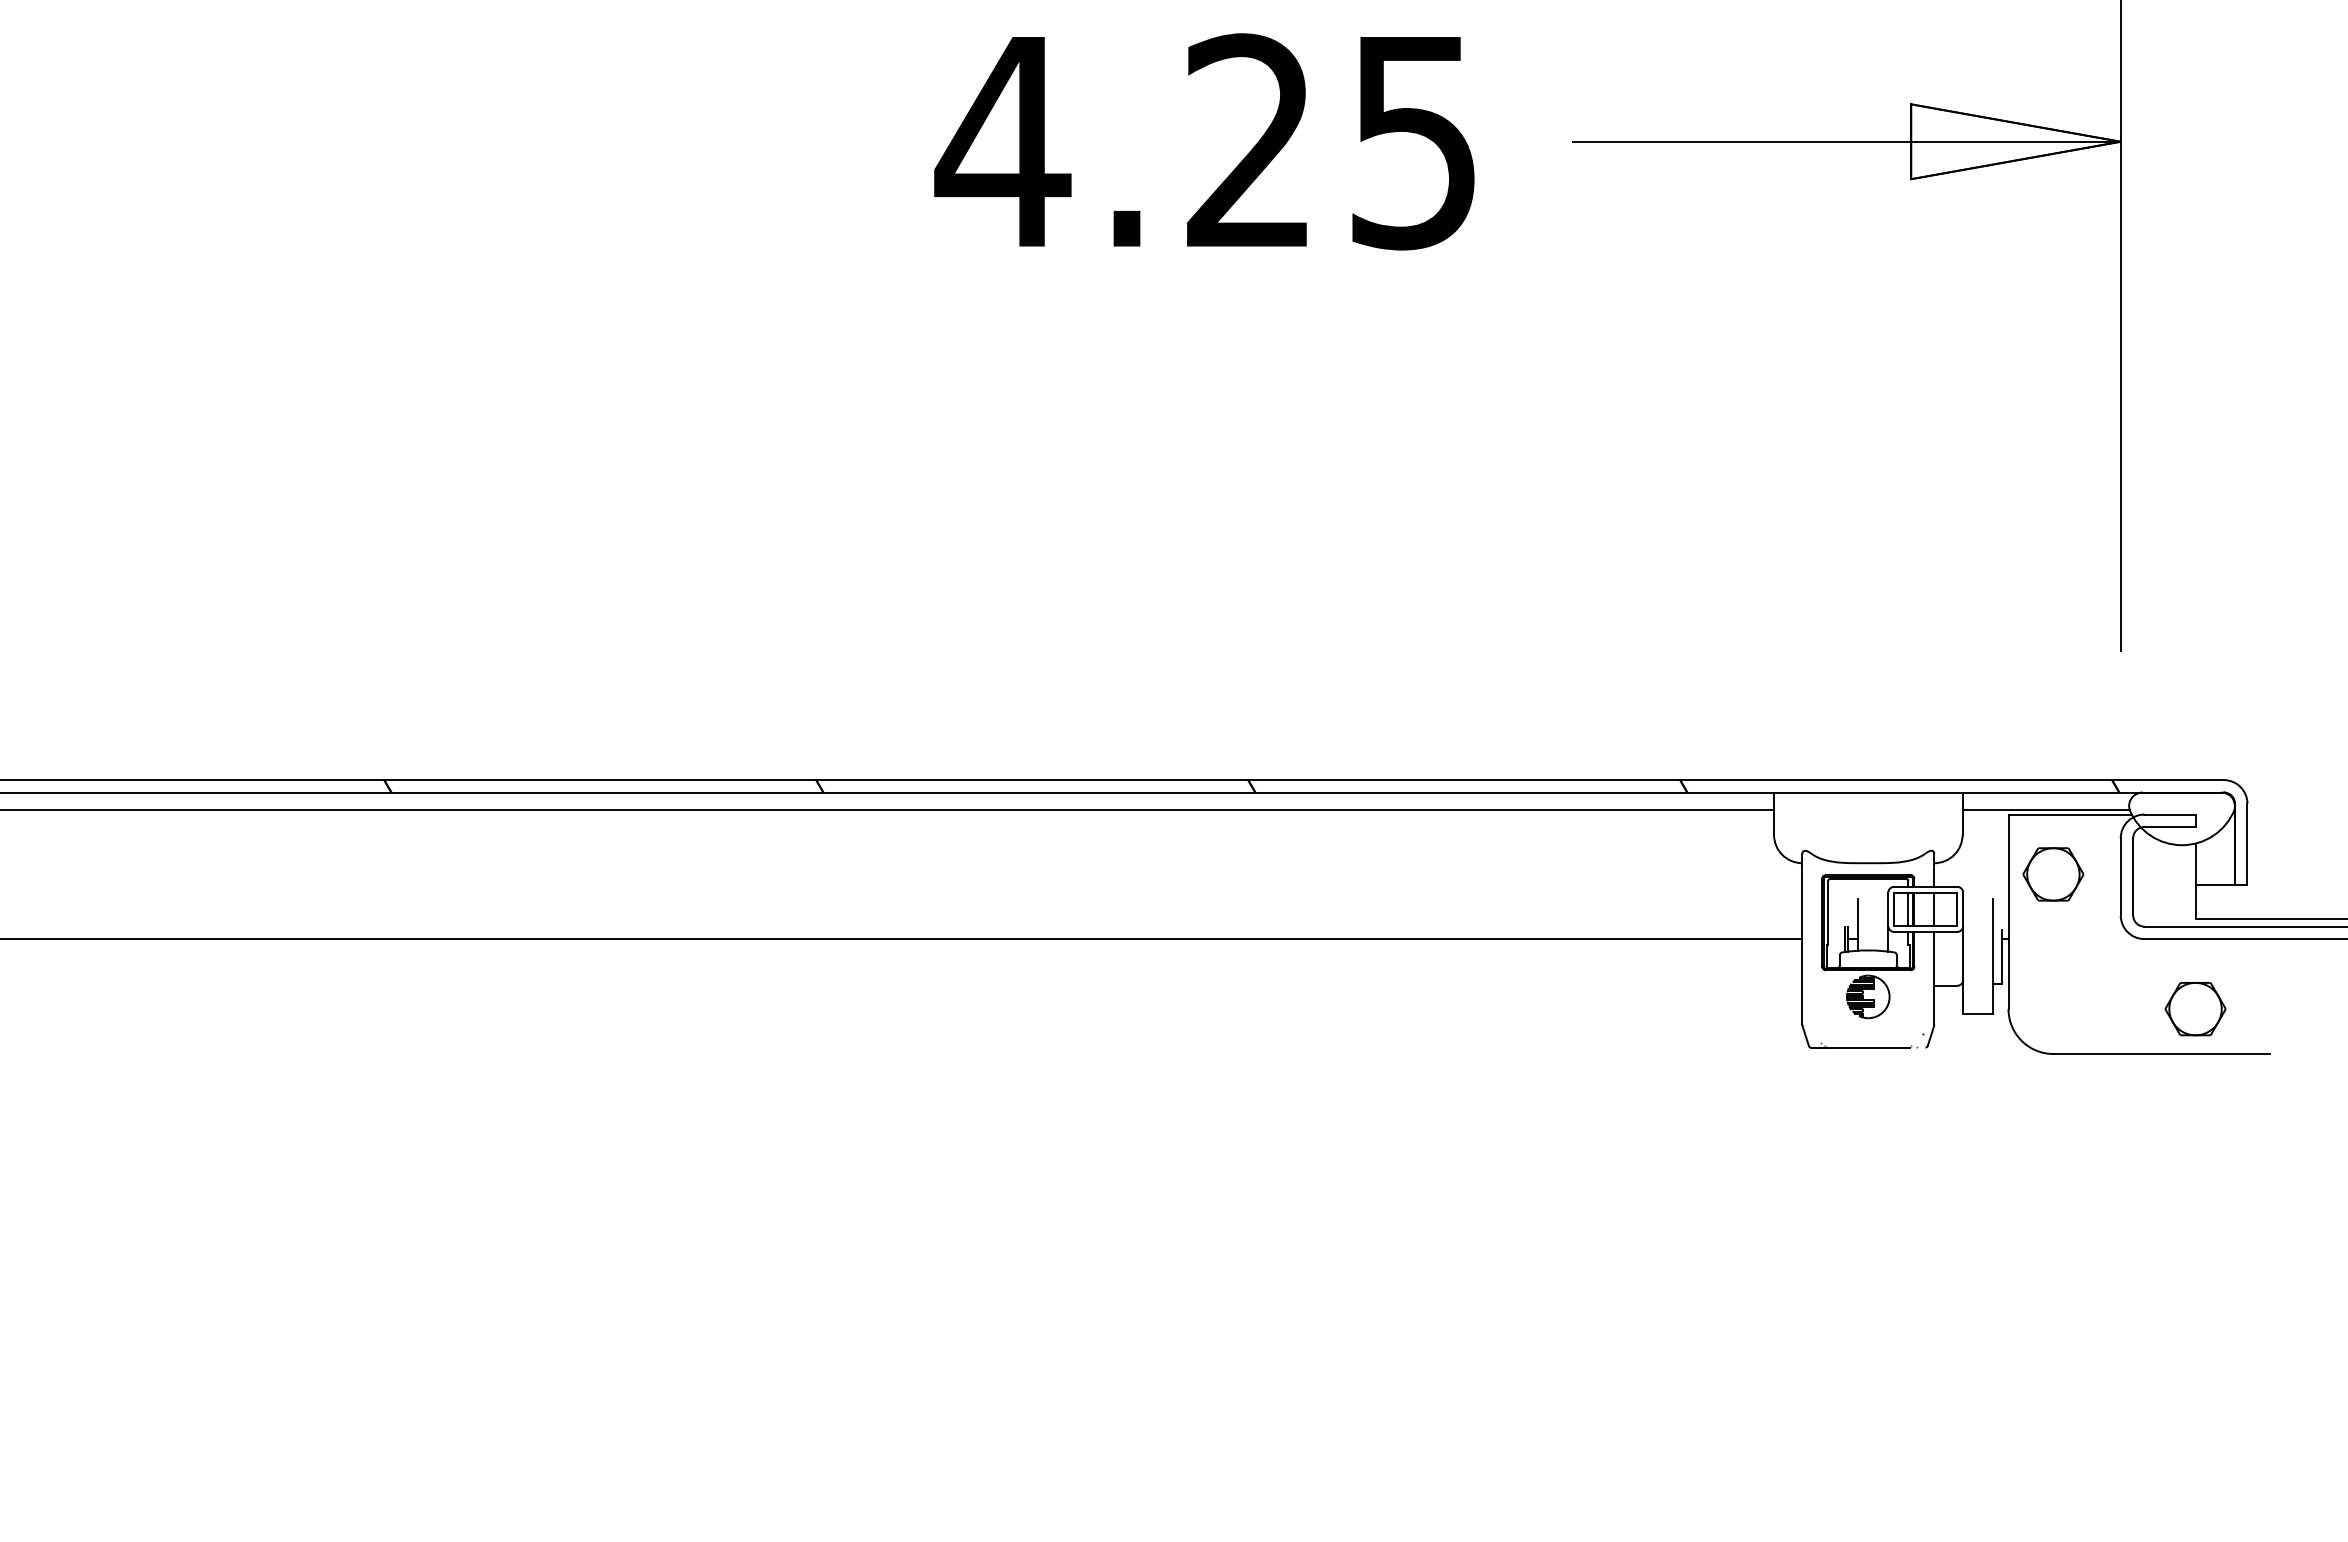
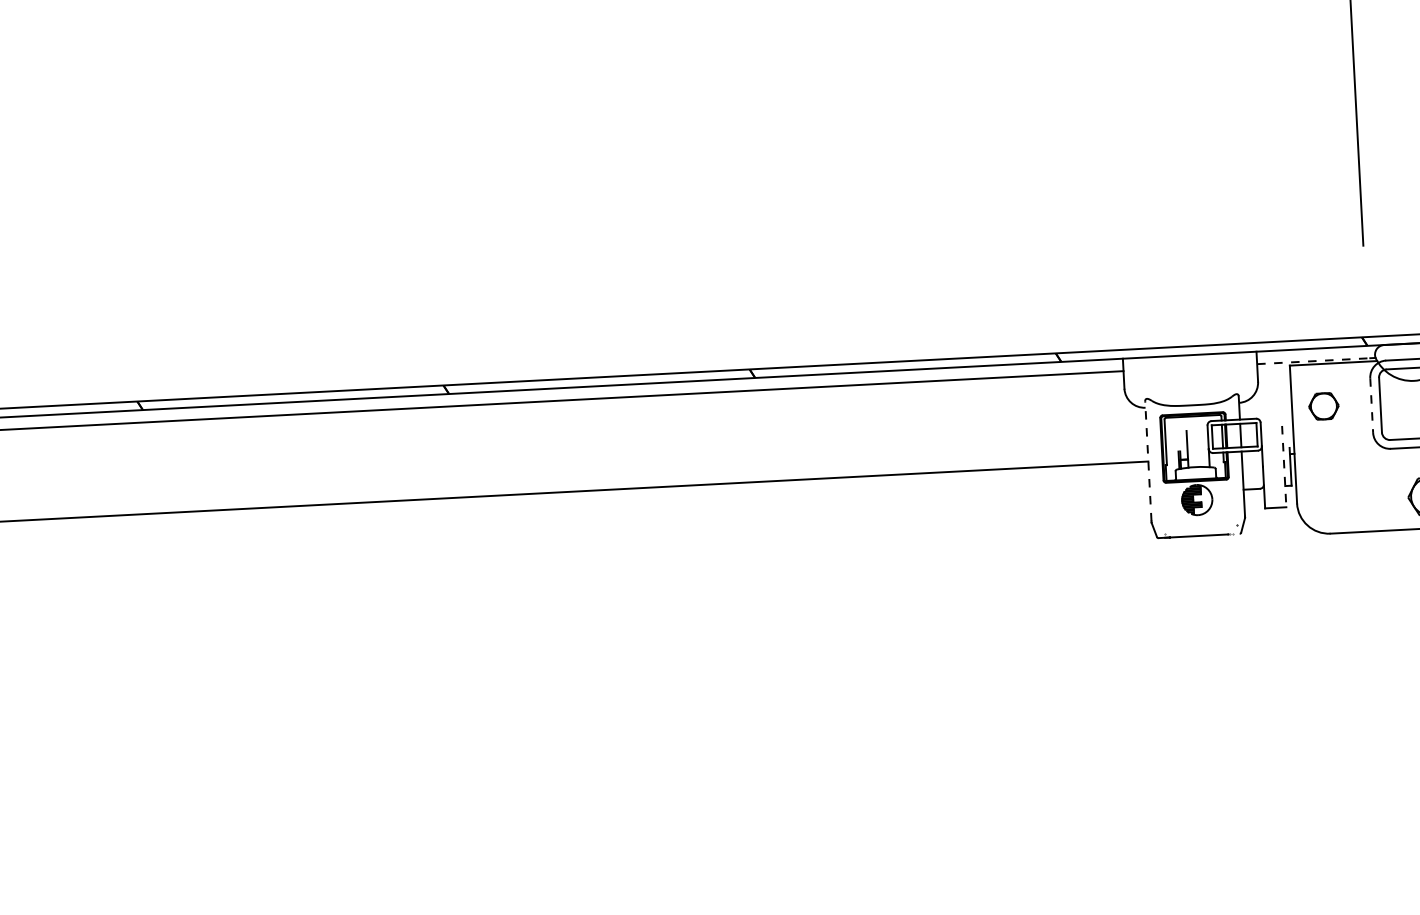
line: (2042, 810) -> (1313, 361), solid -> dashed
part: (2053, 874) -> (1323, 406), size x0.7
line: (2120, 876) -> (1371, 405), solid -> dashed
line: (1802, 938) -> (1148, 461), solid -> dashed
line: (1993, 956) -> (1284, 466), solid -> dashed

